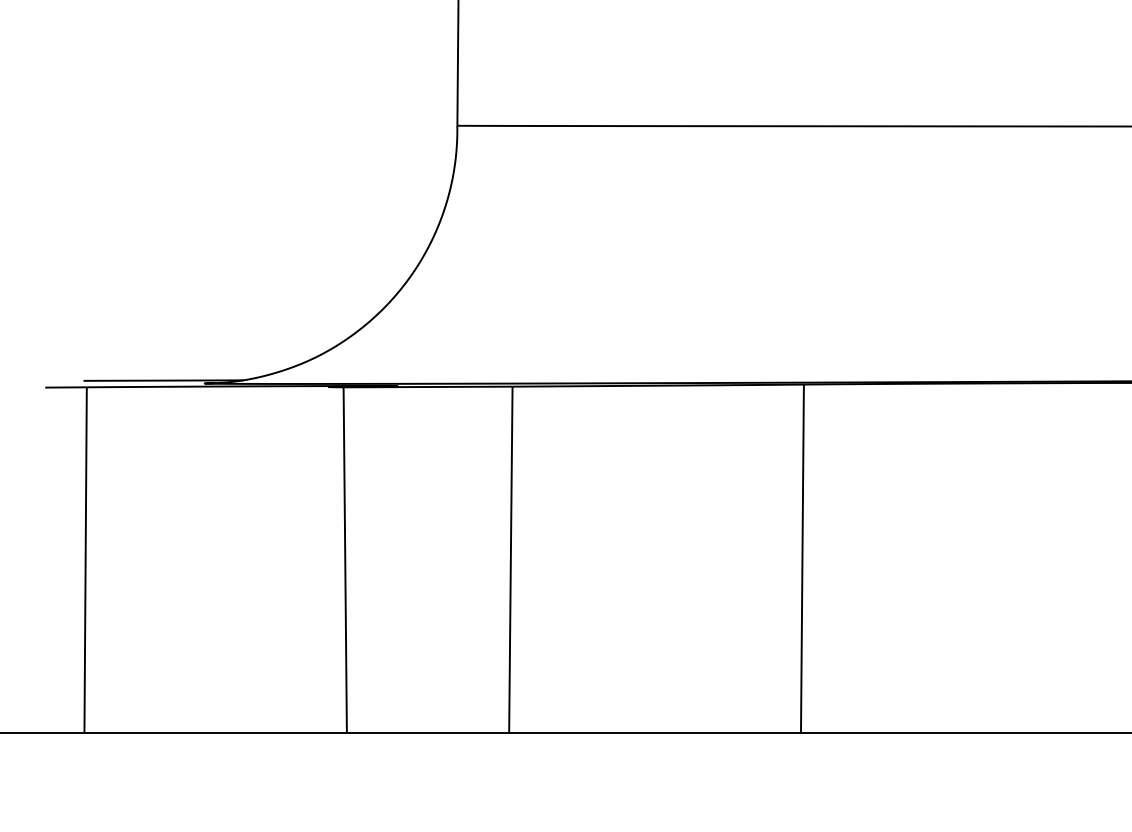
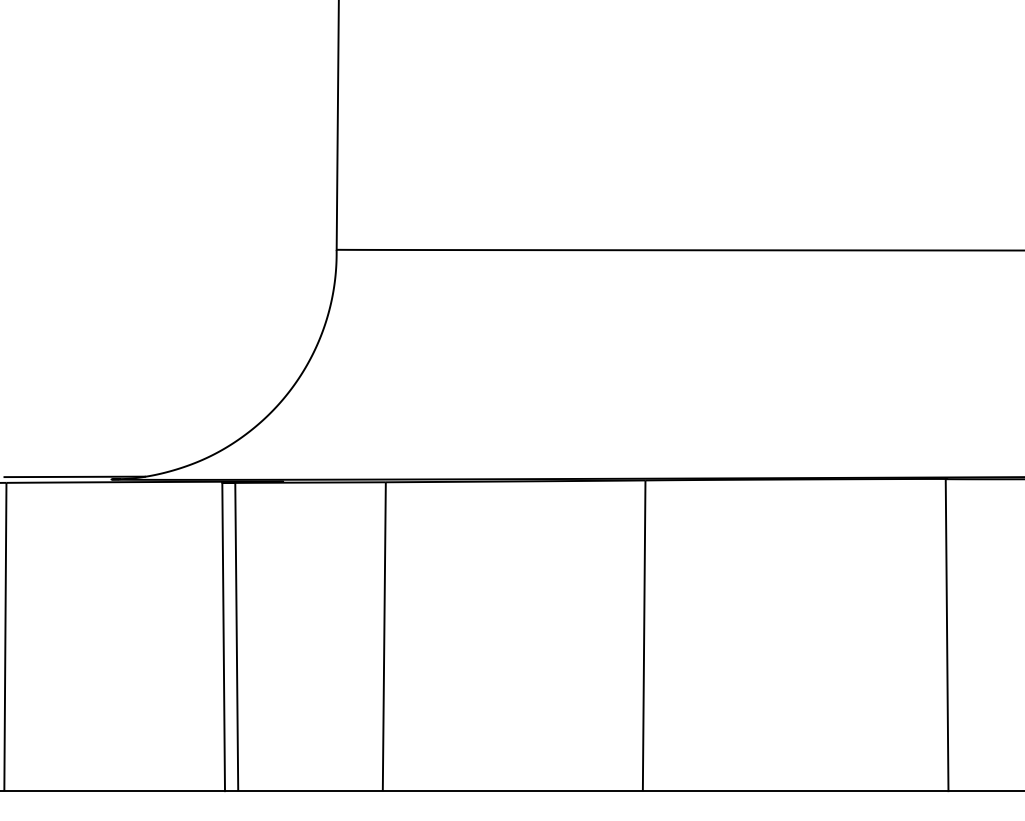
line: (330, 559) -> (223, 636), added

